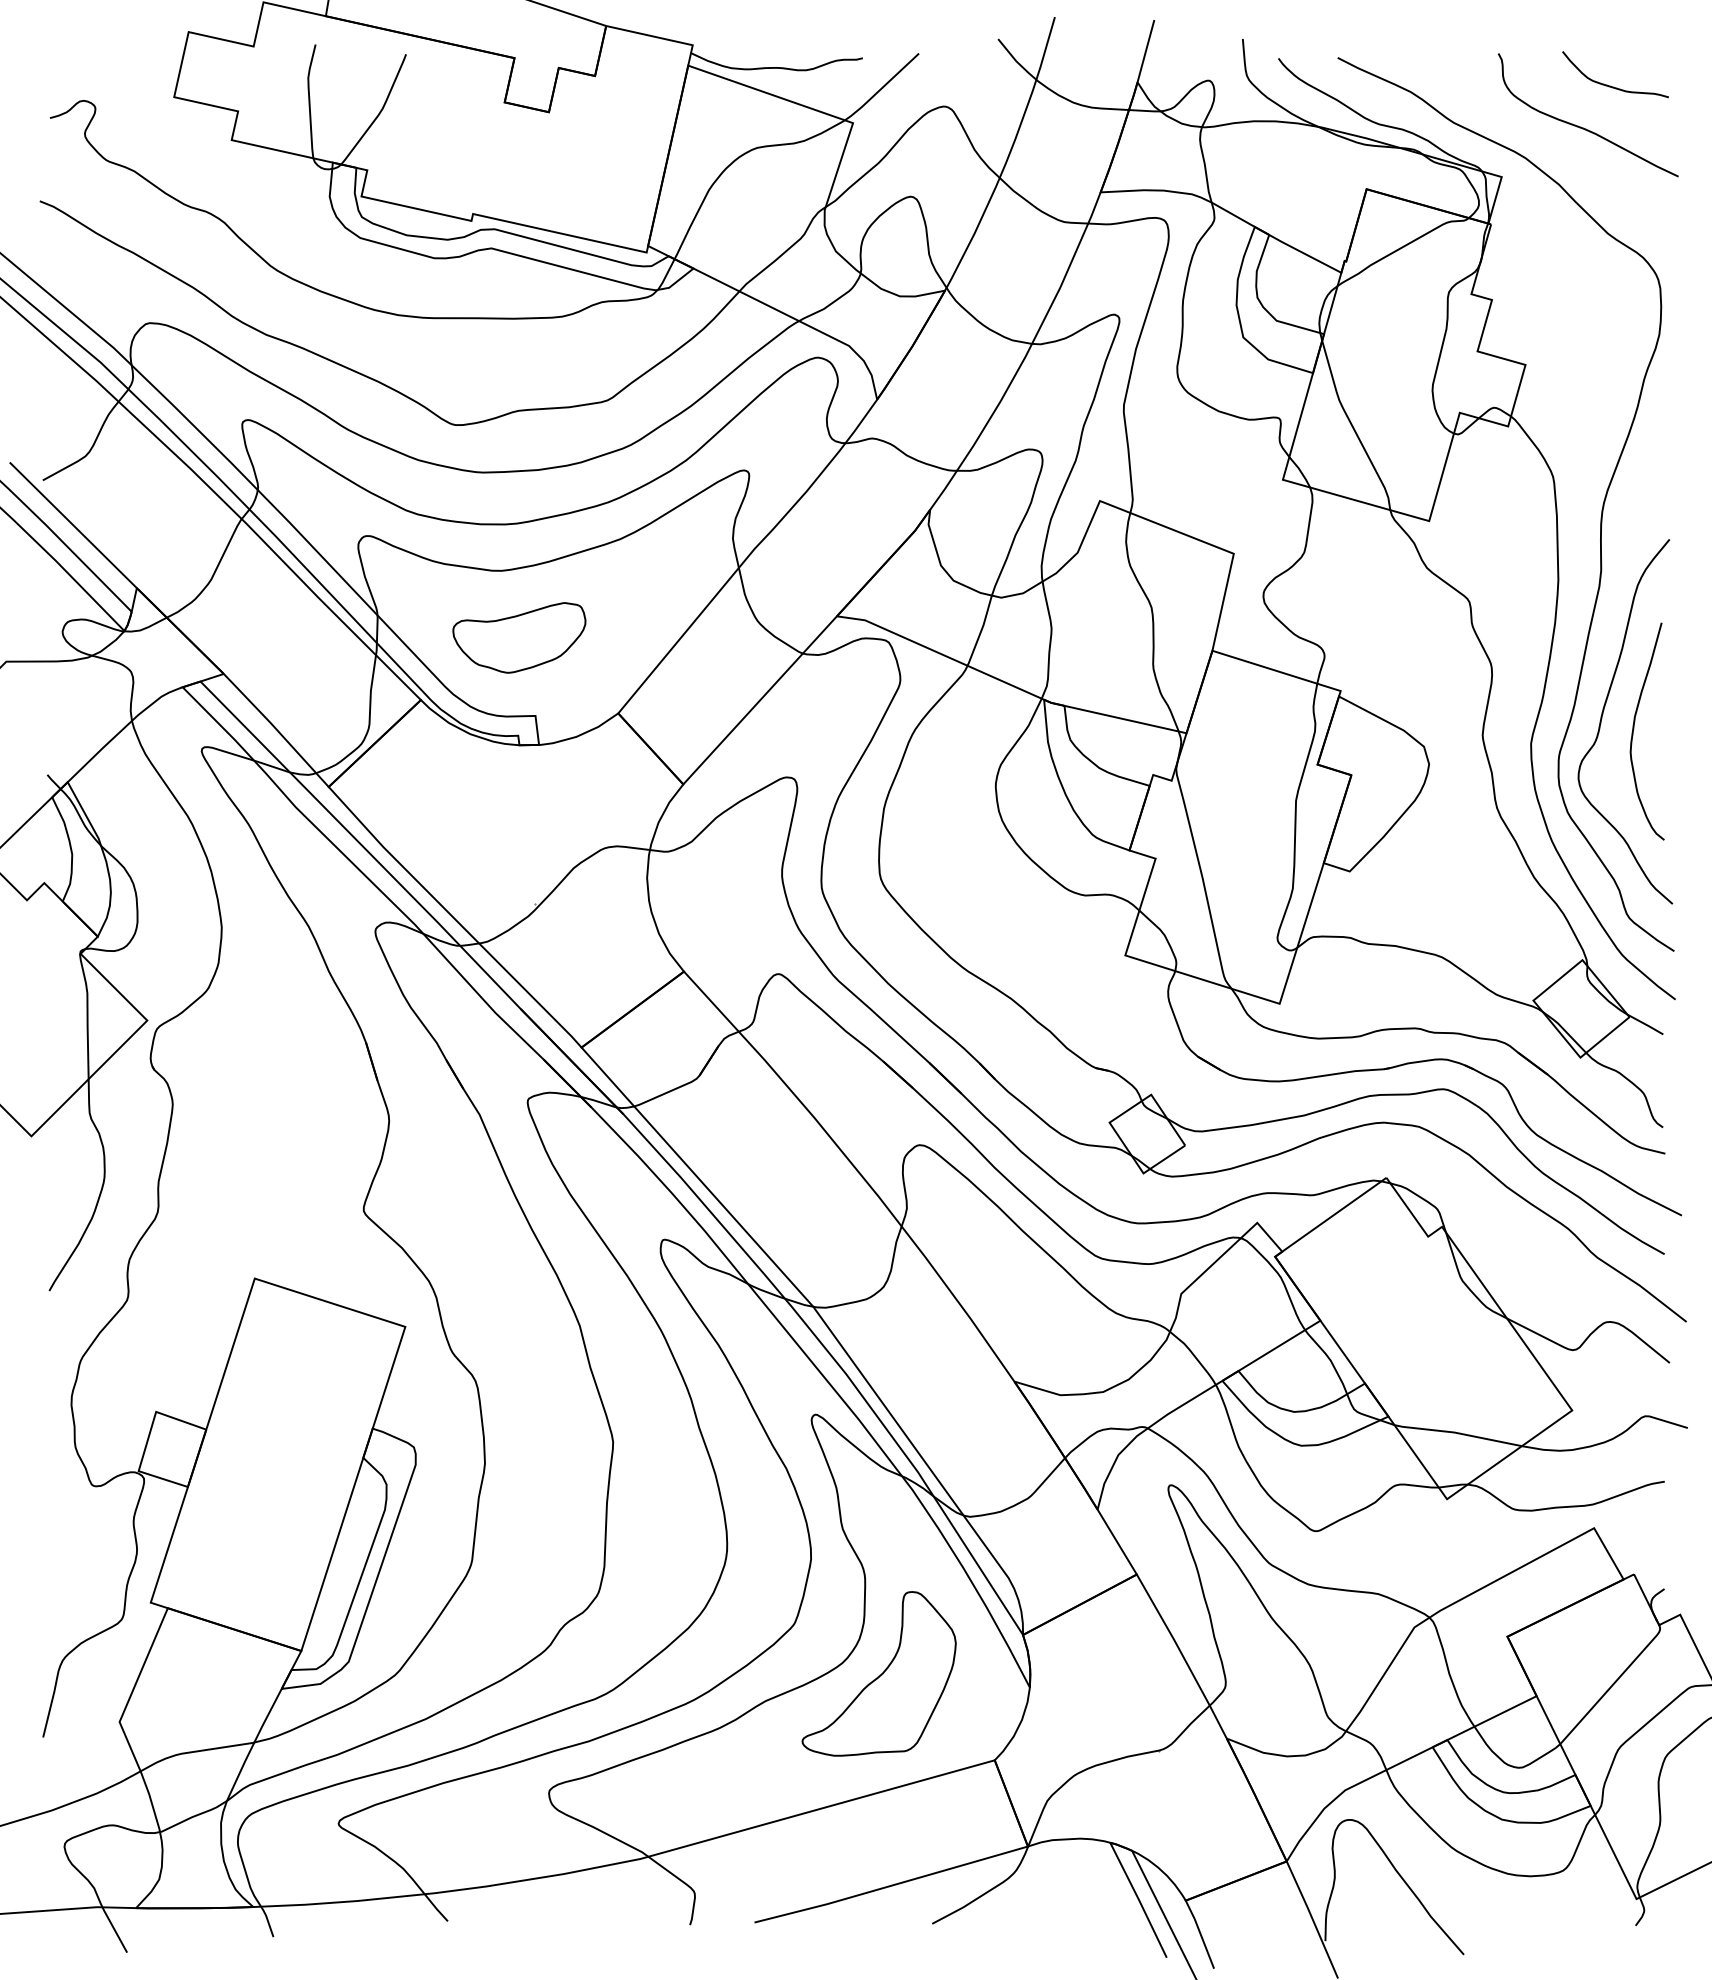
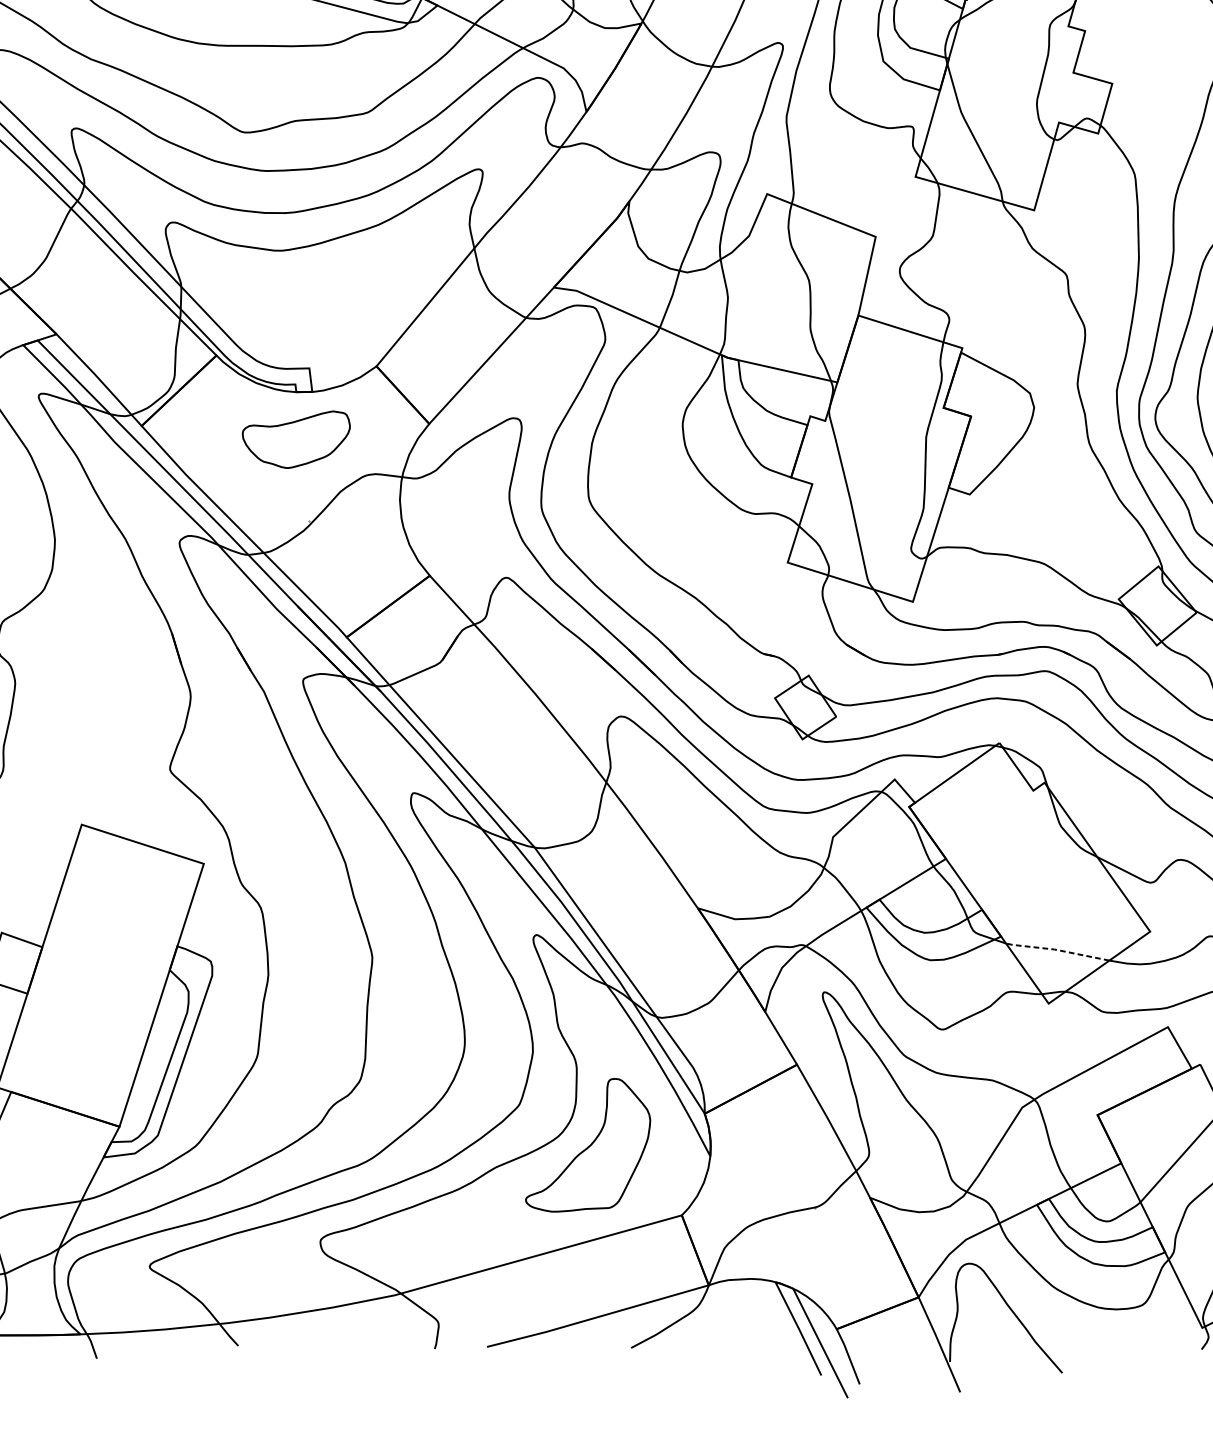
part: (519, 637) -> (296, 439), moved
line: (1456, 1432) -> (1056, 949), solid -> dashed

